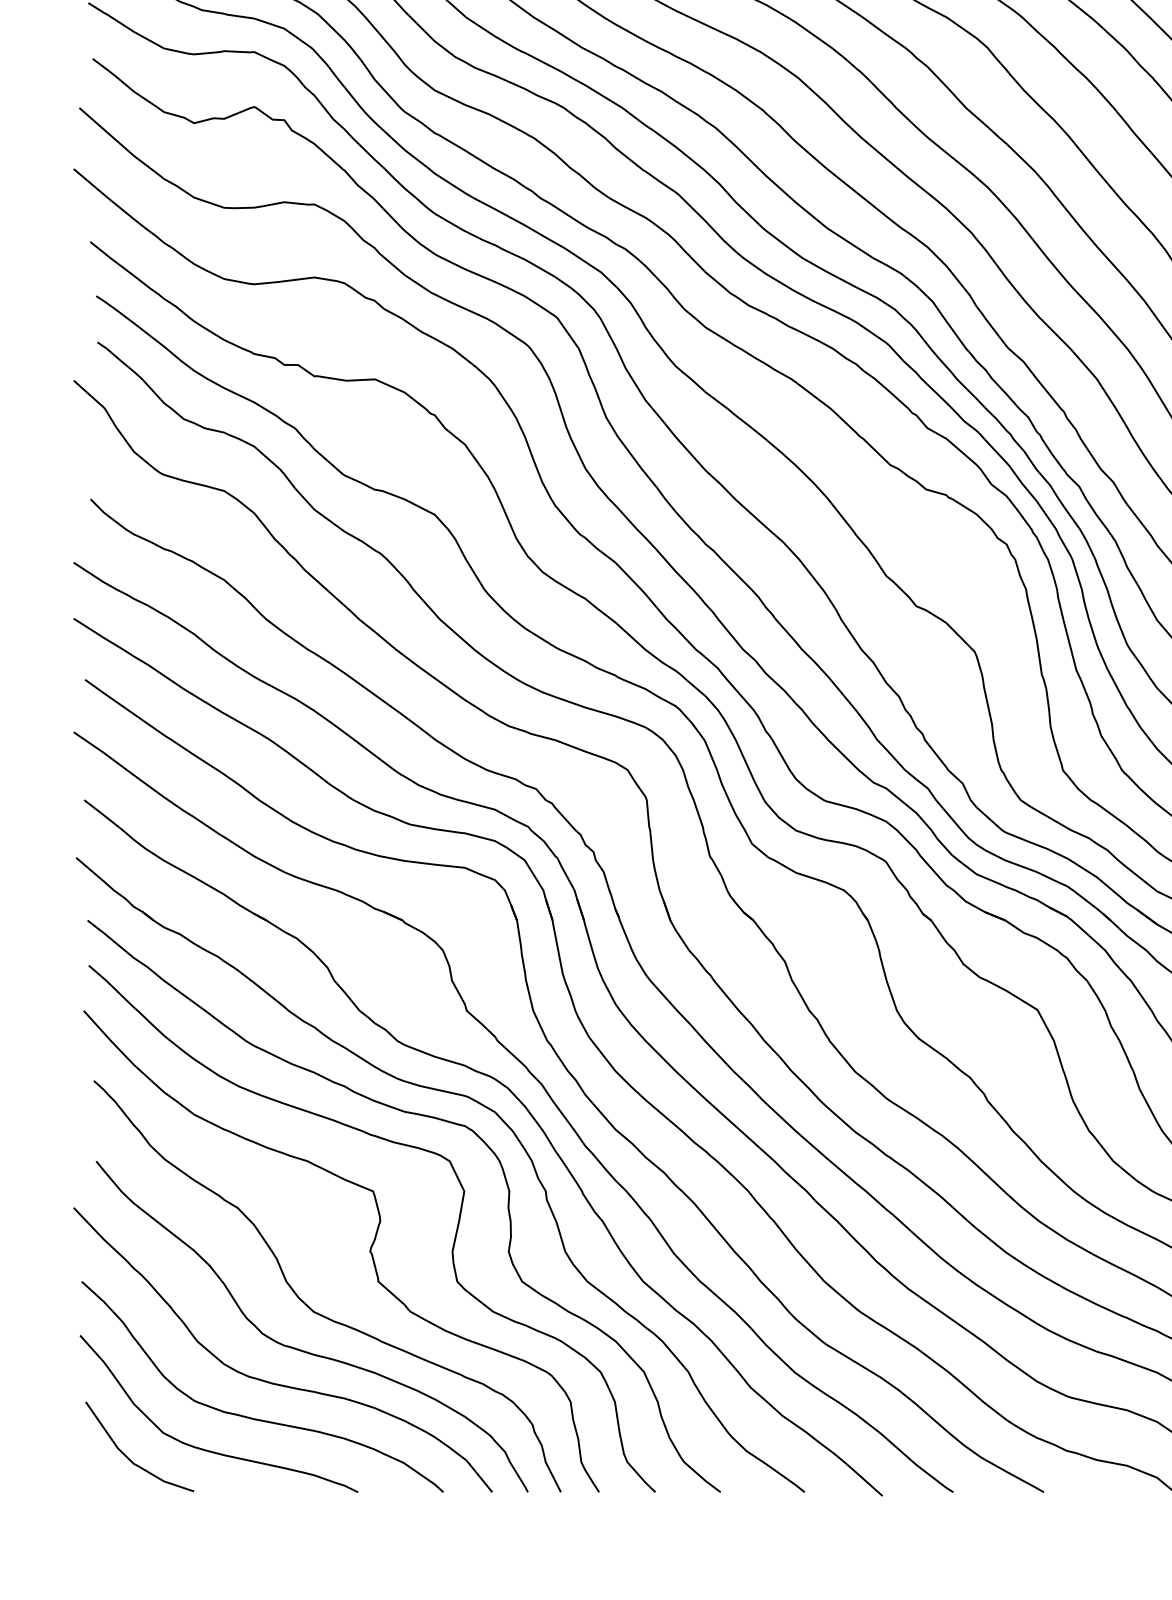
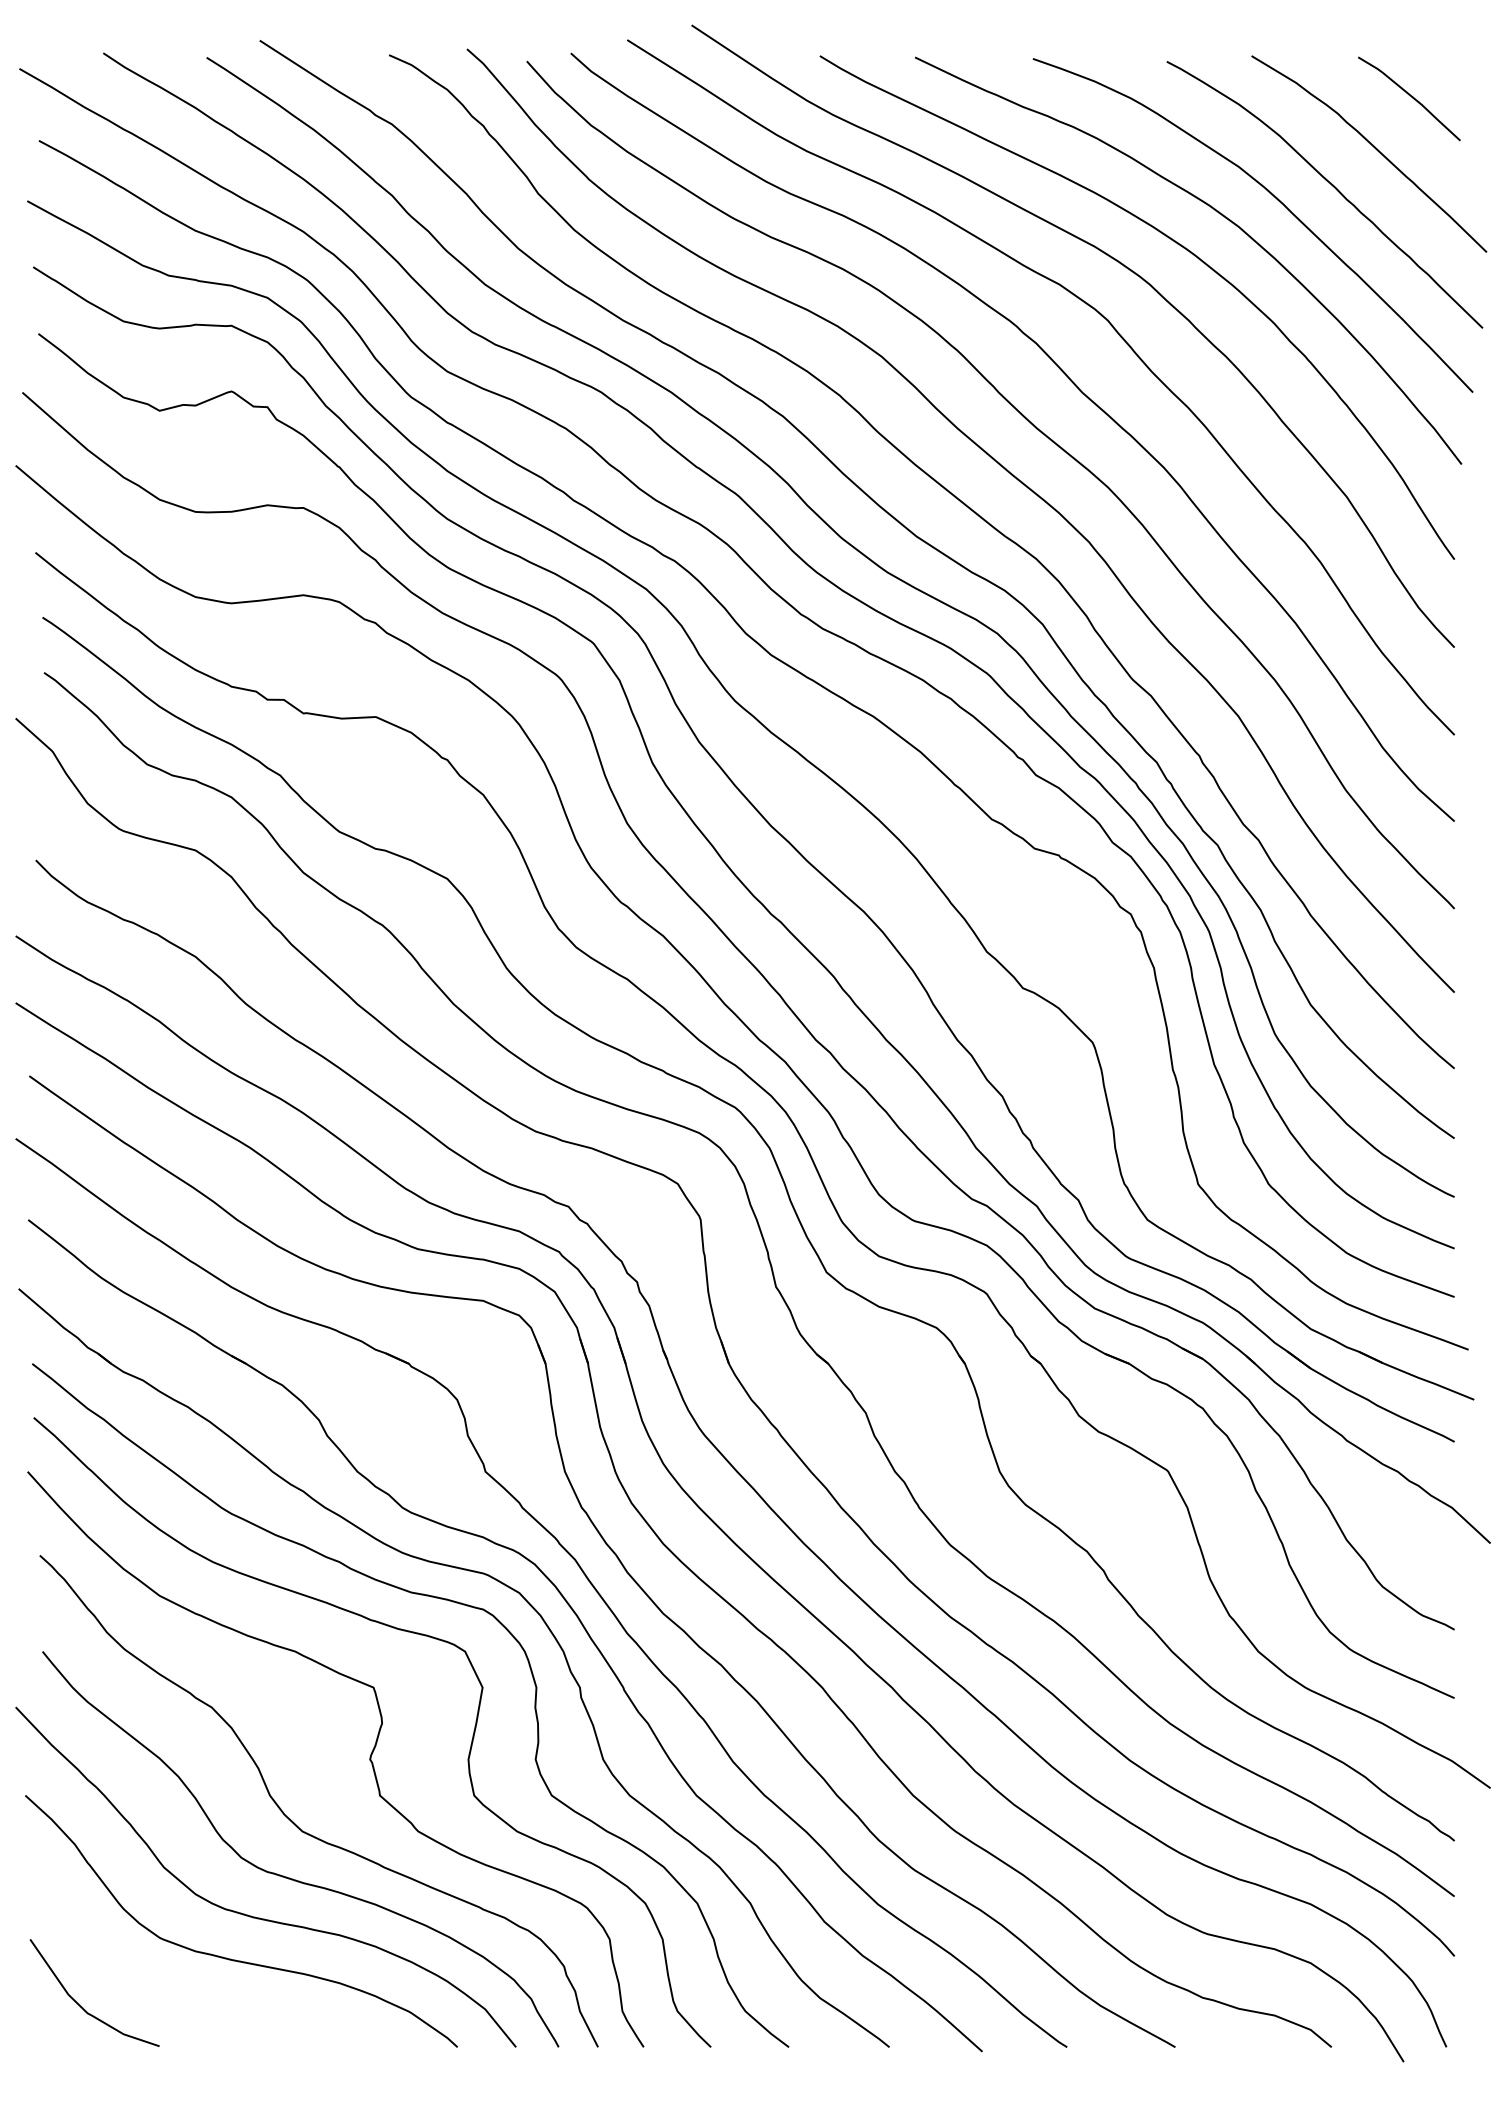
curve: (210, 1450) -> (179, 1997), removed

